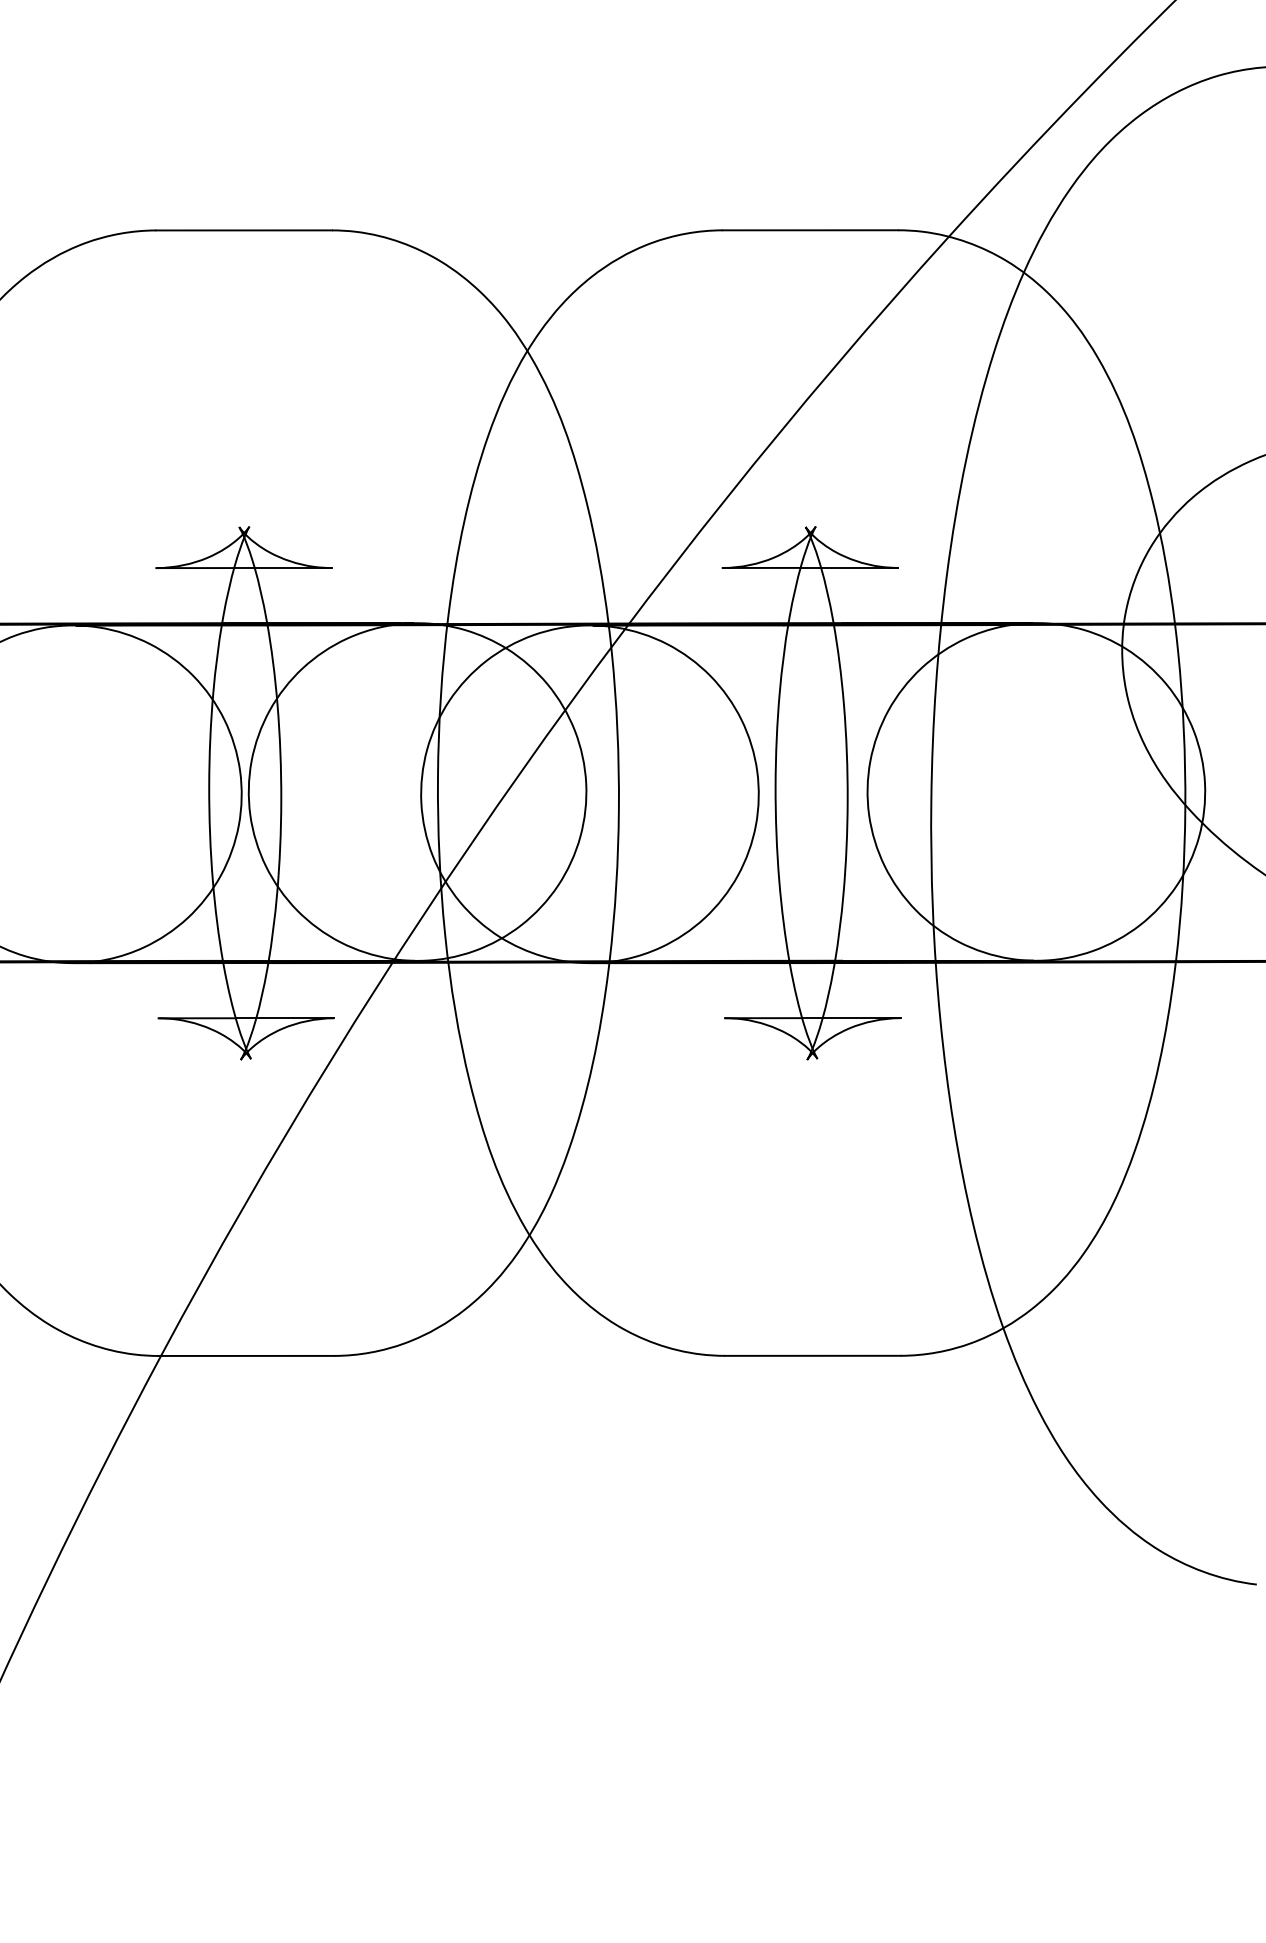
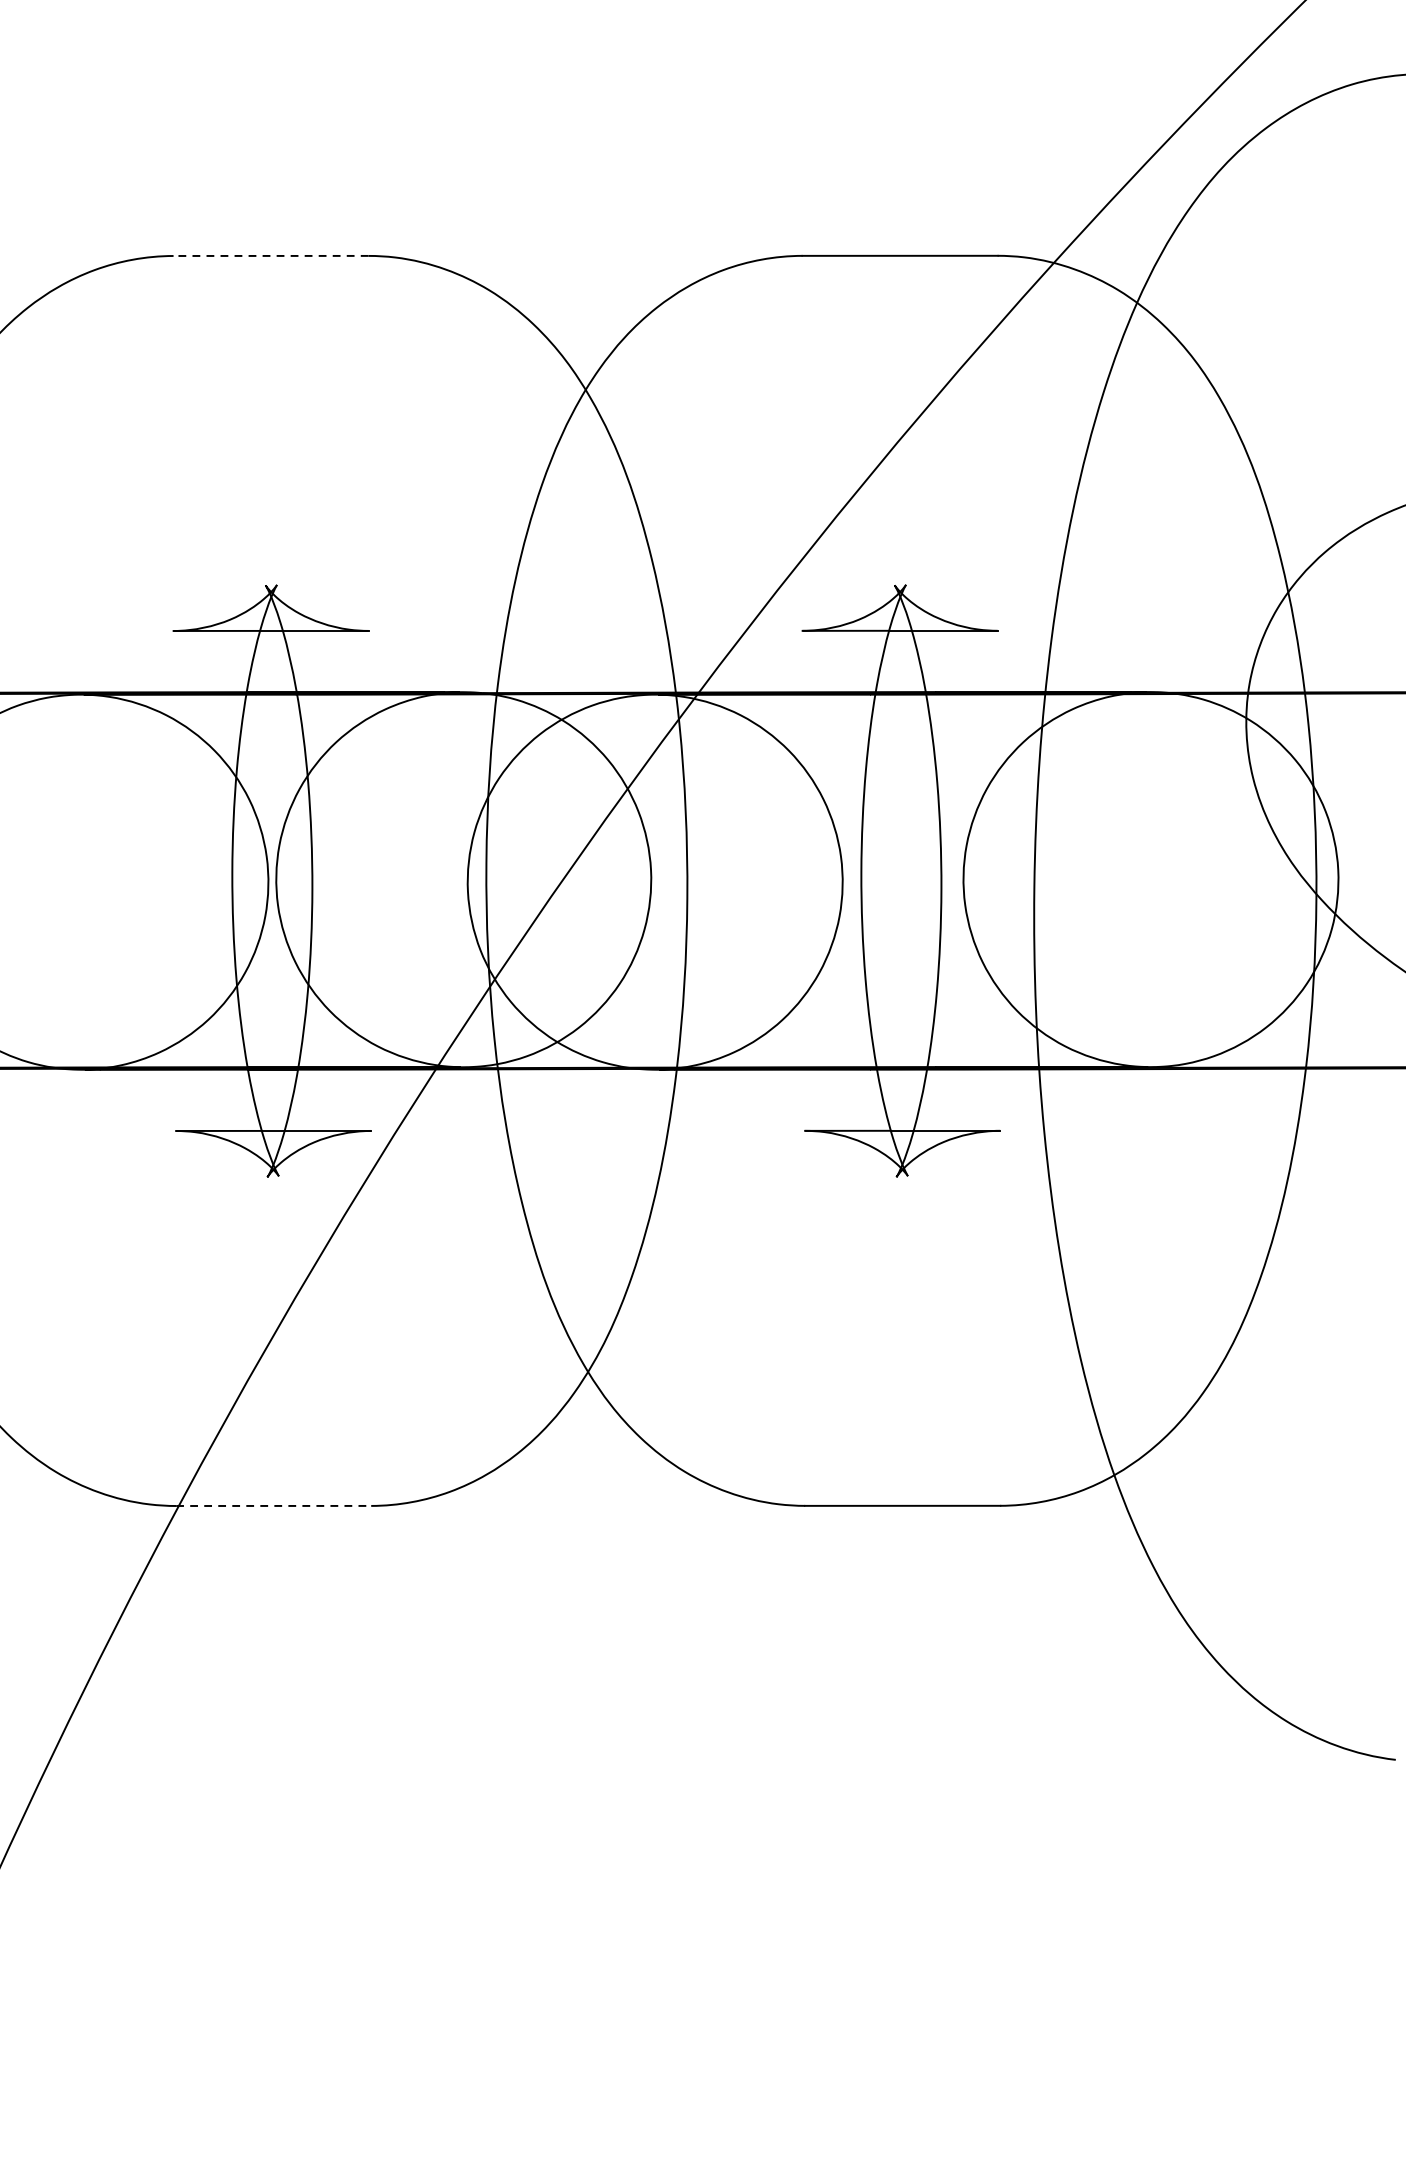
line: (244, 230) -> (271, 256), solid -> dashed
line: (246, 1355) -> (273, 1505), solid -> dashed

